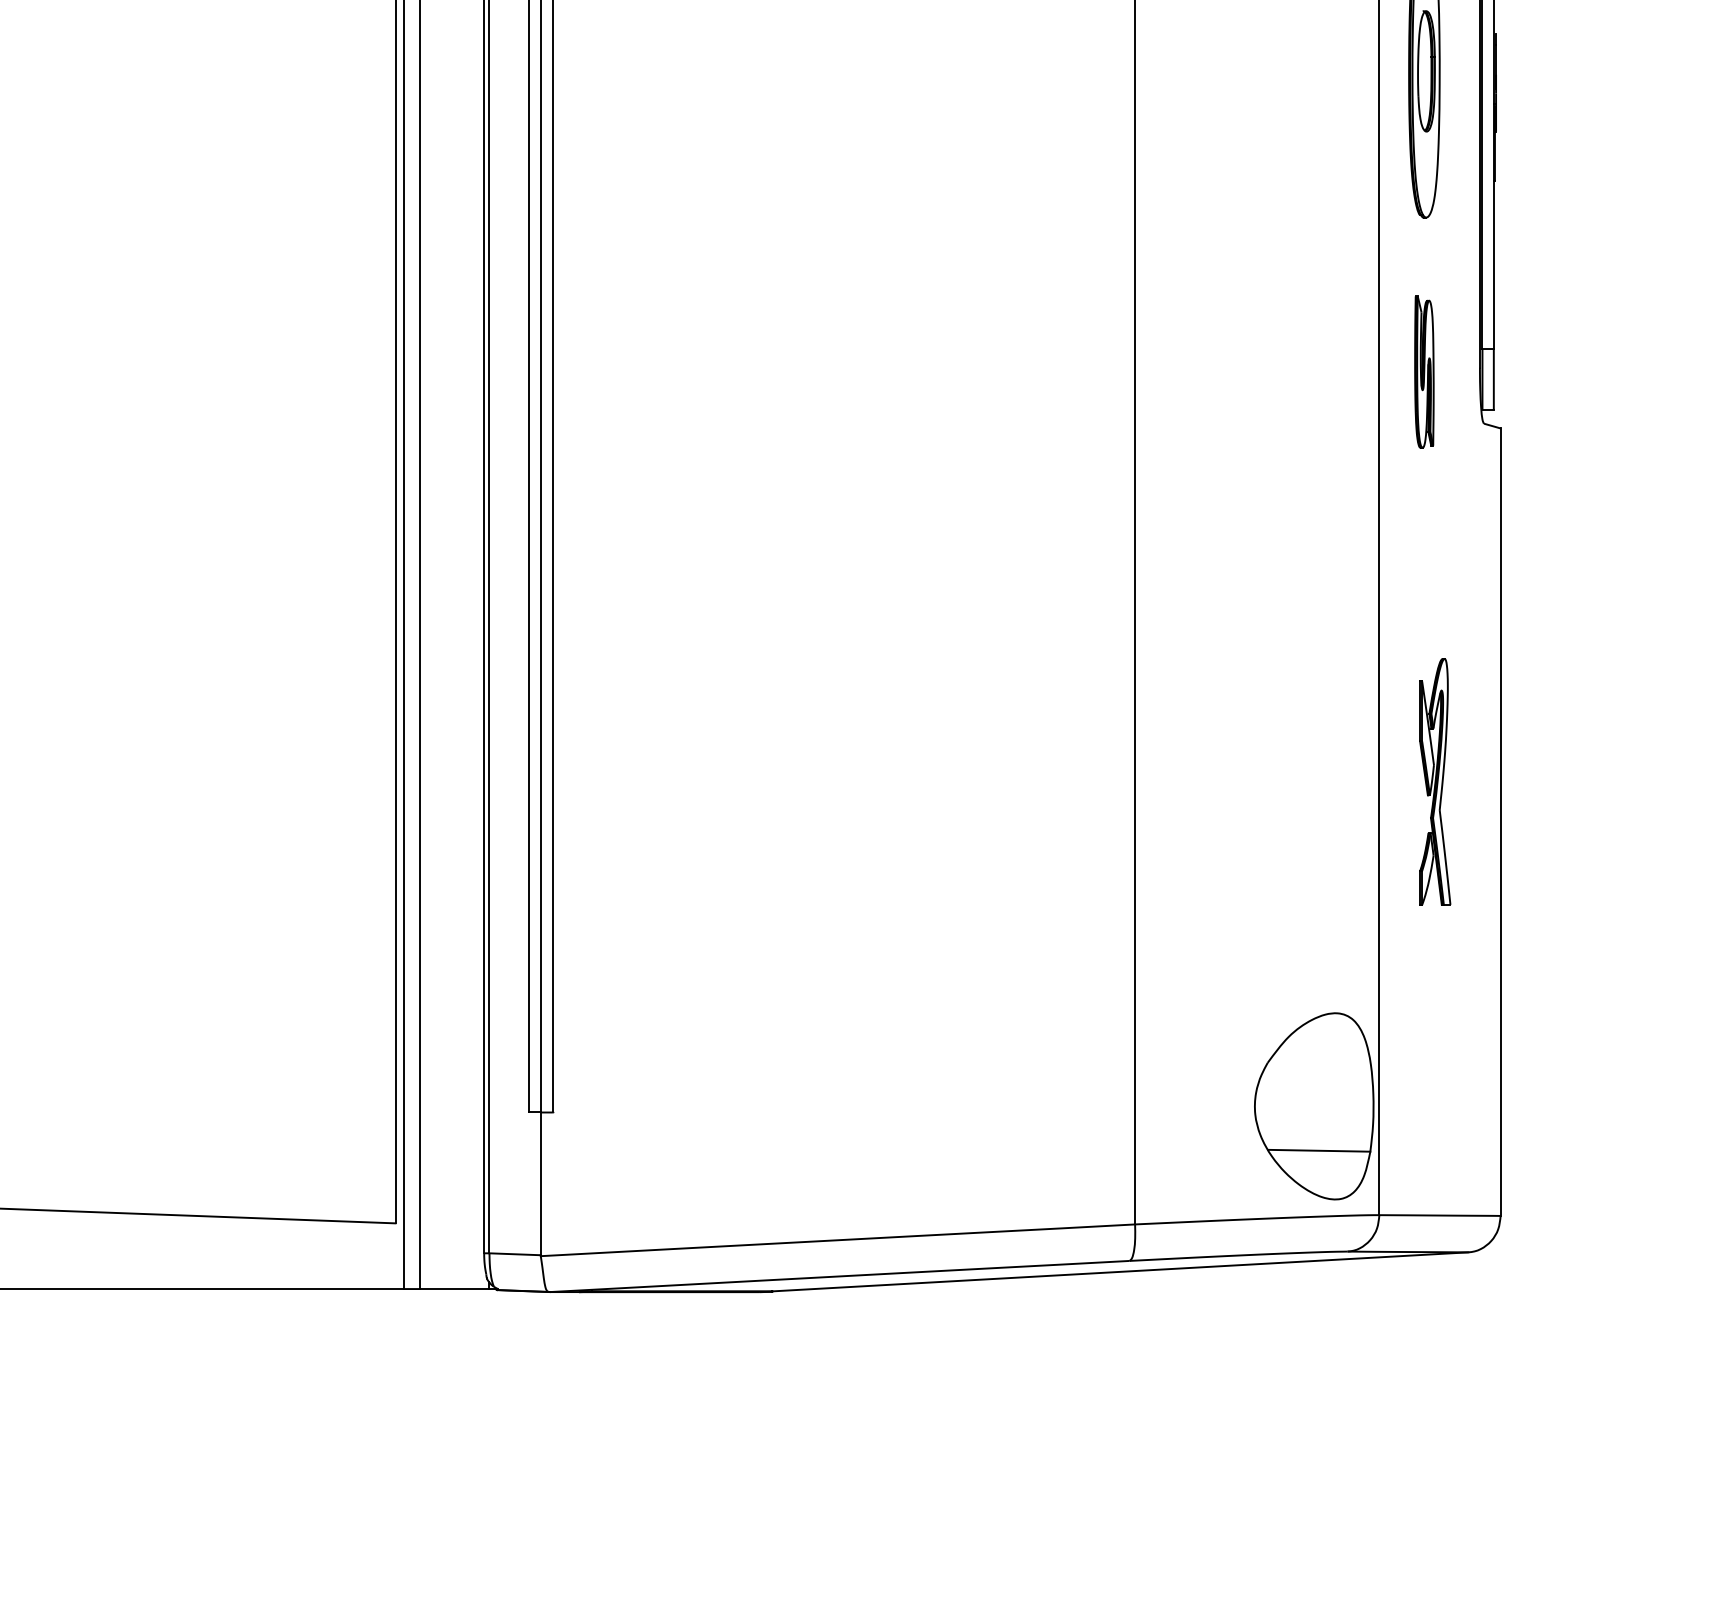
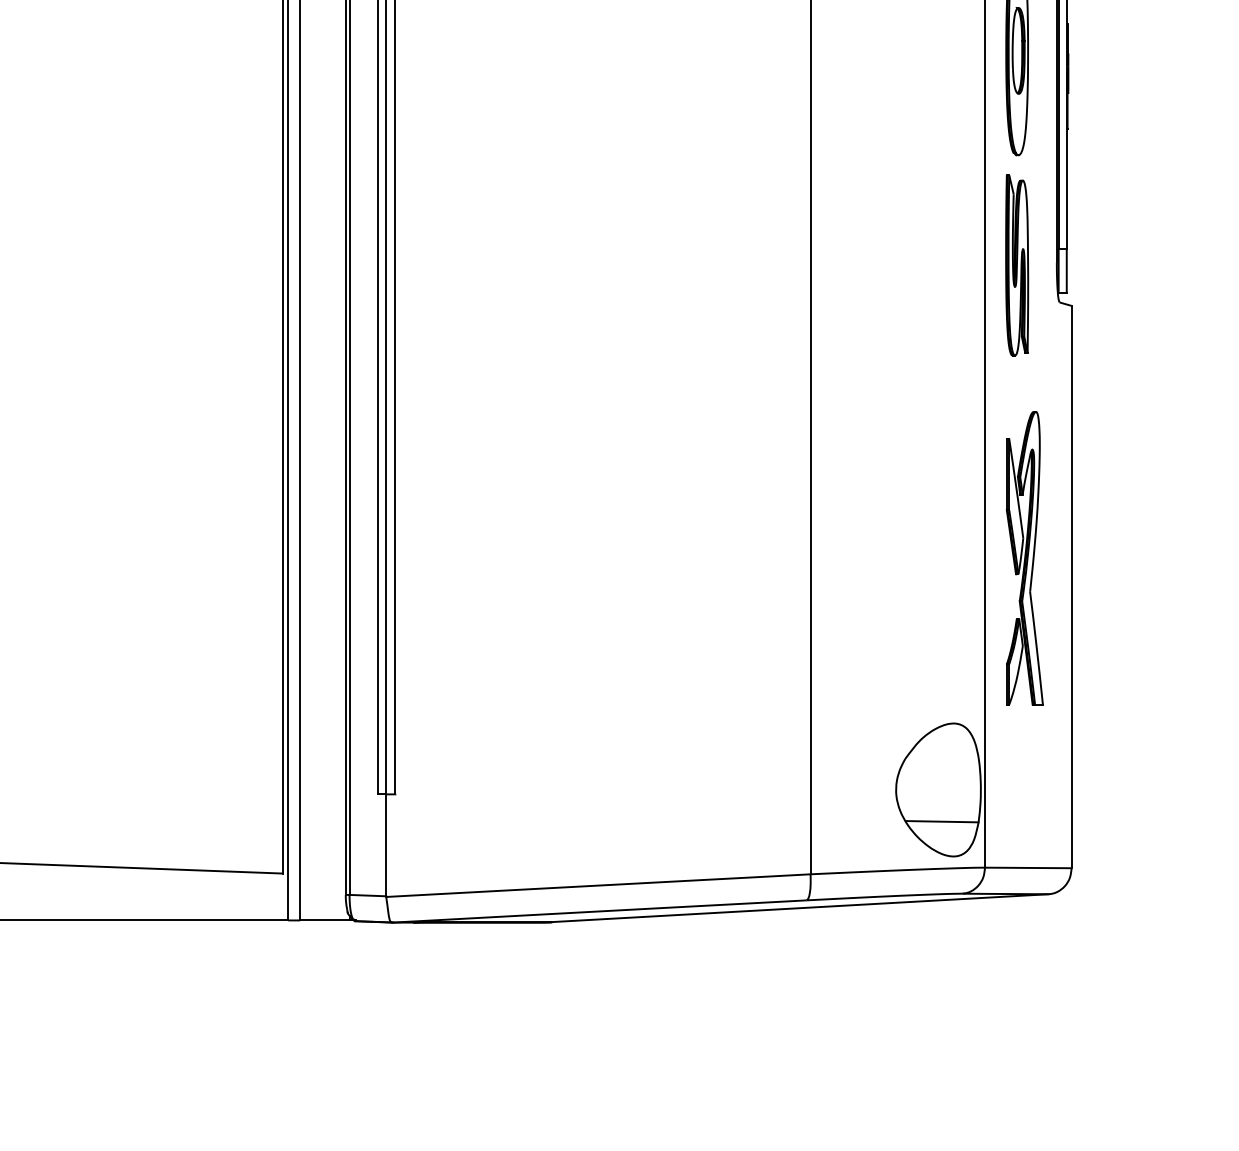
part: (1424, 372) -> (1017, 265), size x1.67
part: (1435, 781) -> (1025, 558), size x1.67

